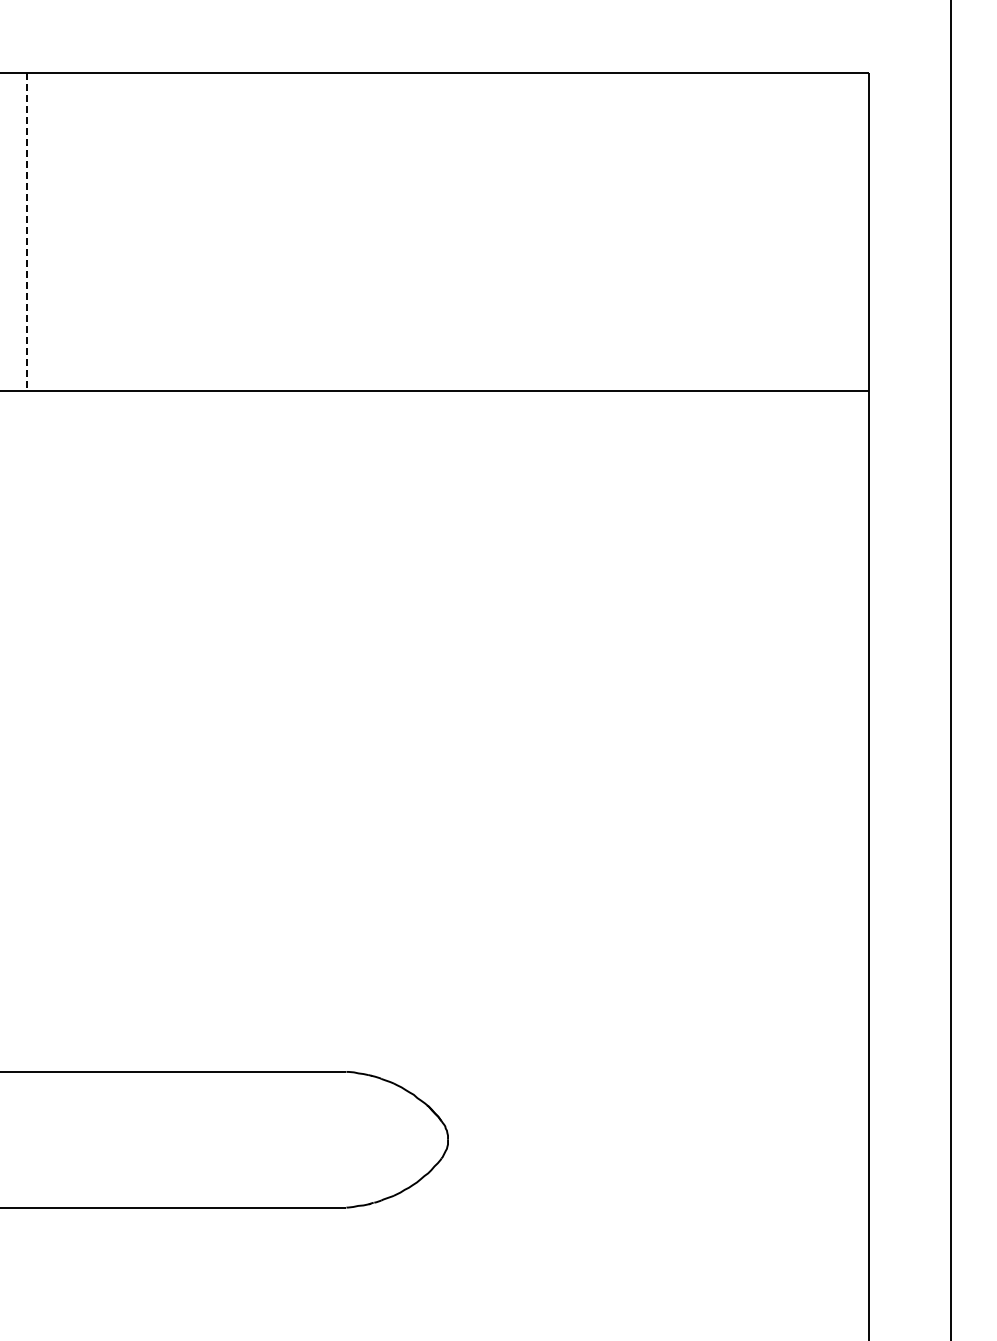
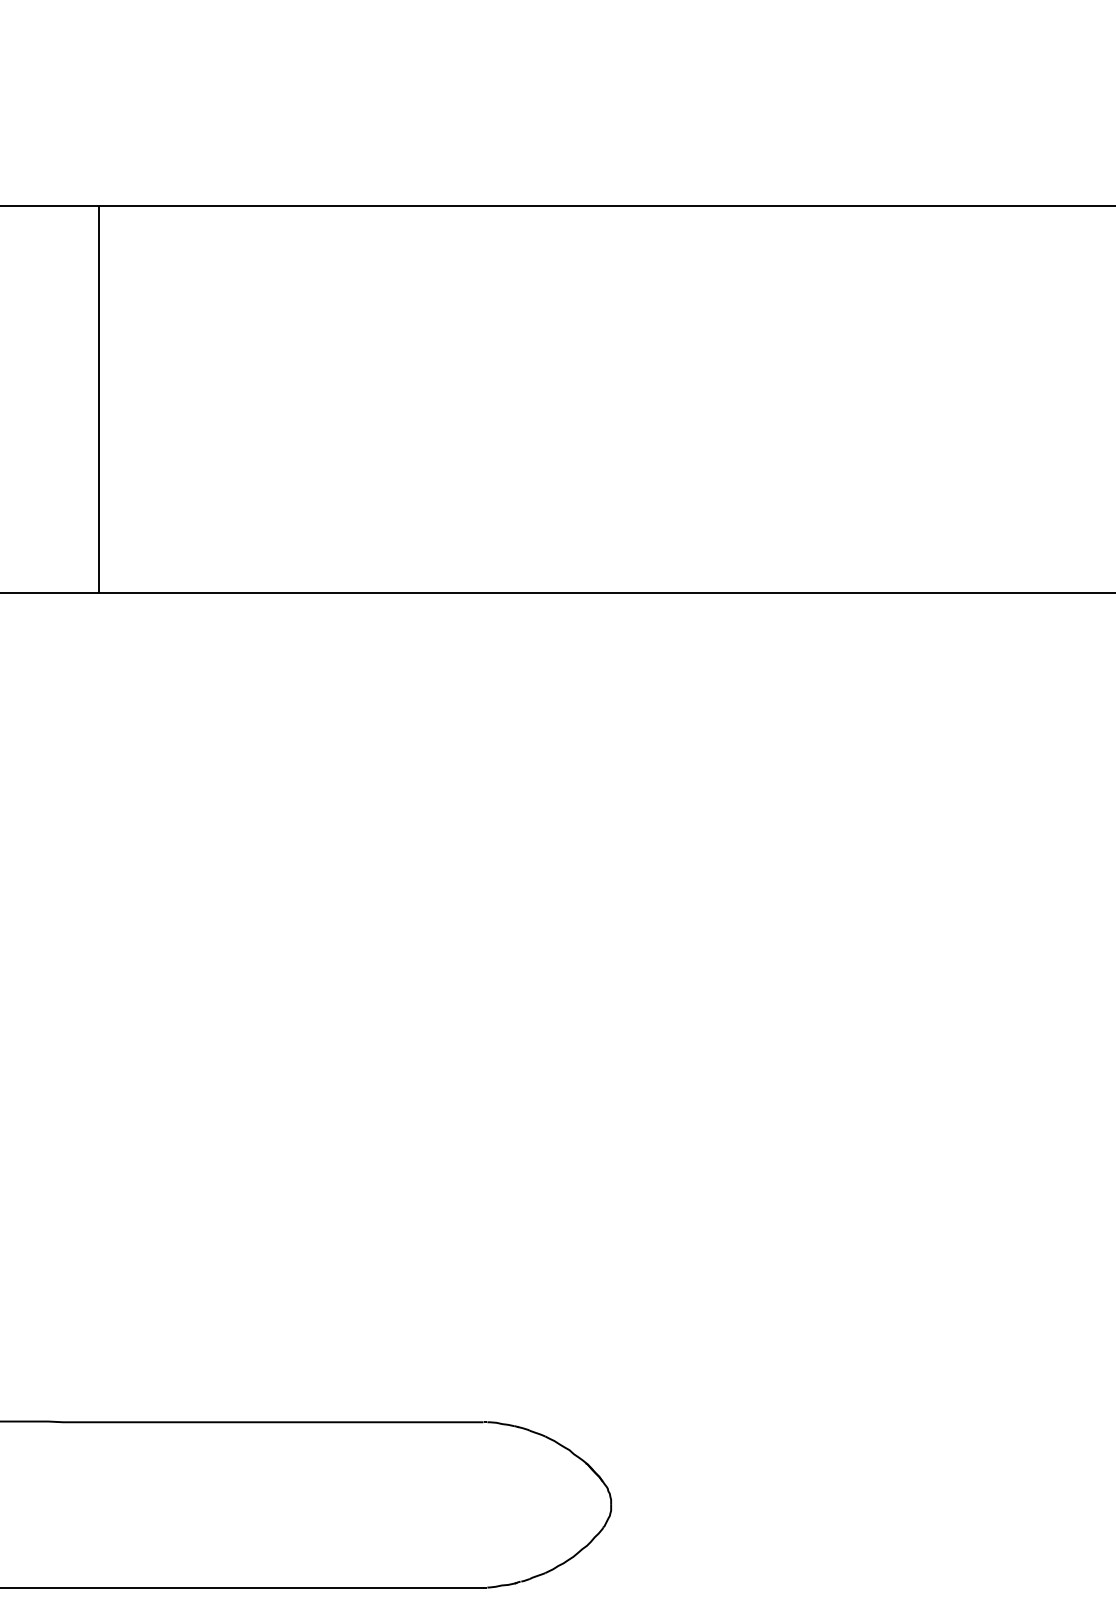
line: (27, 232) -> (98, 399), dashed -> solid

